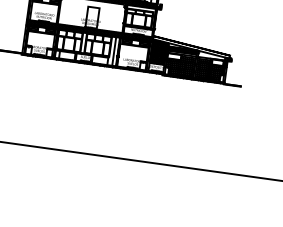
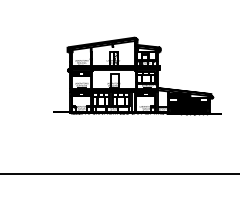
hatch: (158, 52) -> (162, 98), removed

